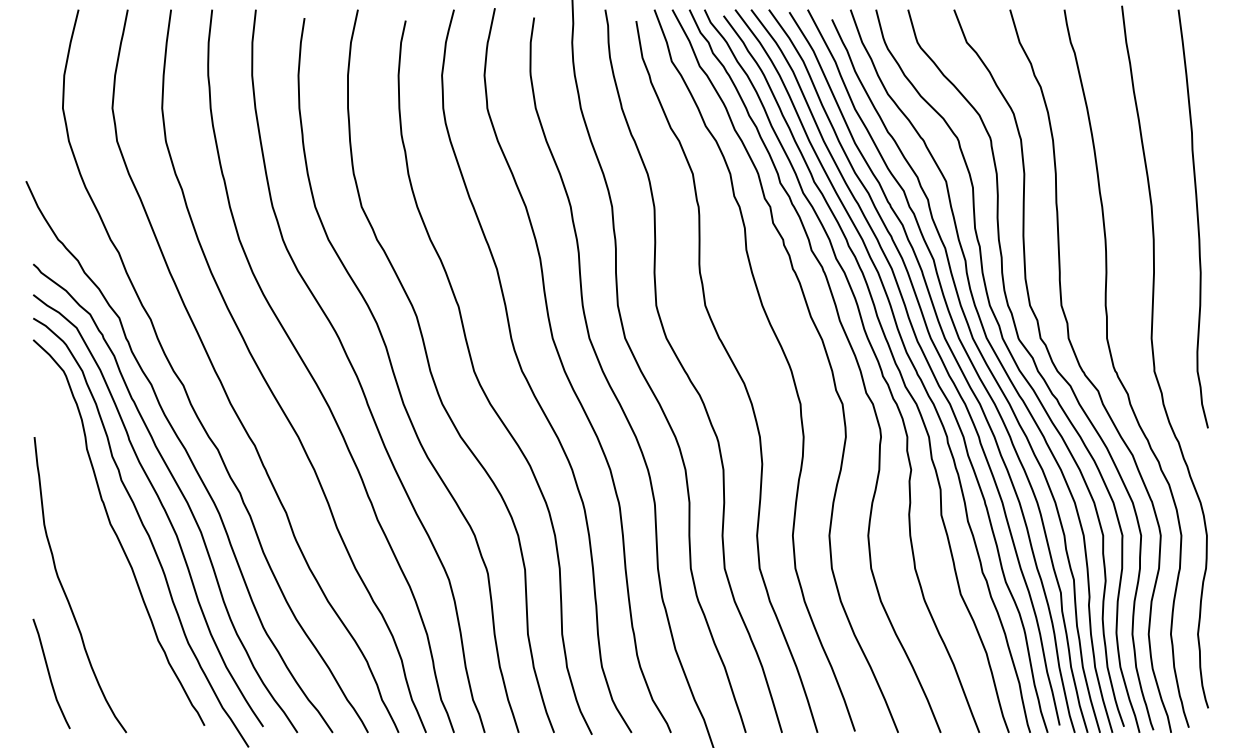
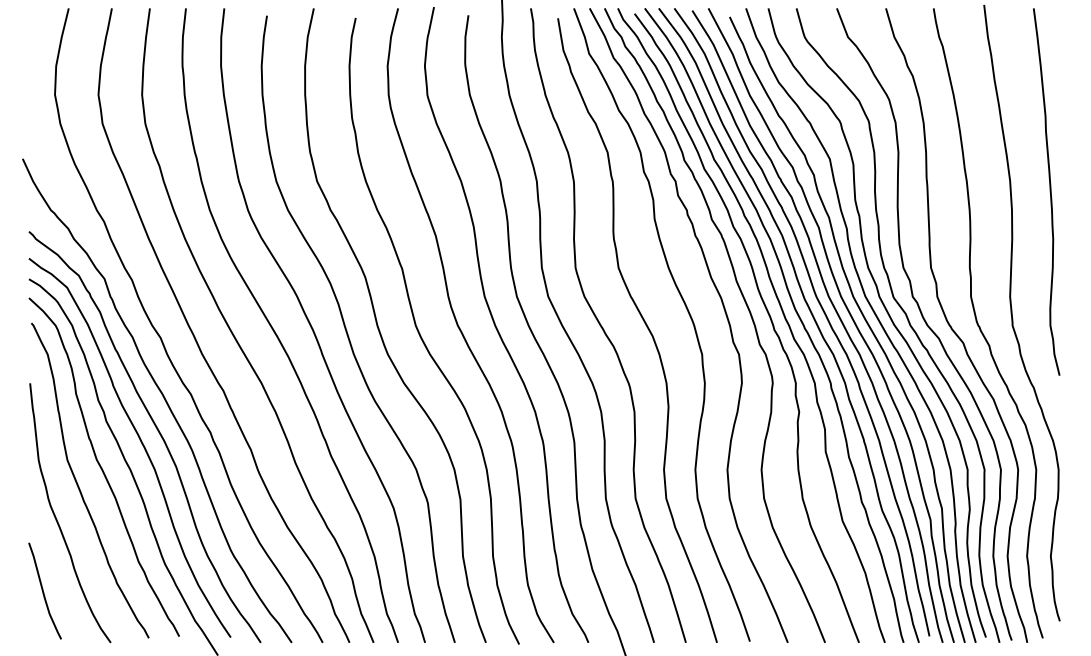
curve: (89, 551) -> (78, 483), added

